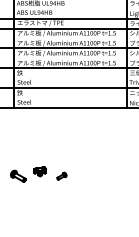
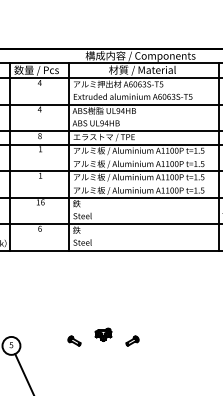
part: (18, 175) -> (74, 340), size x0.62

